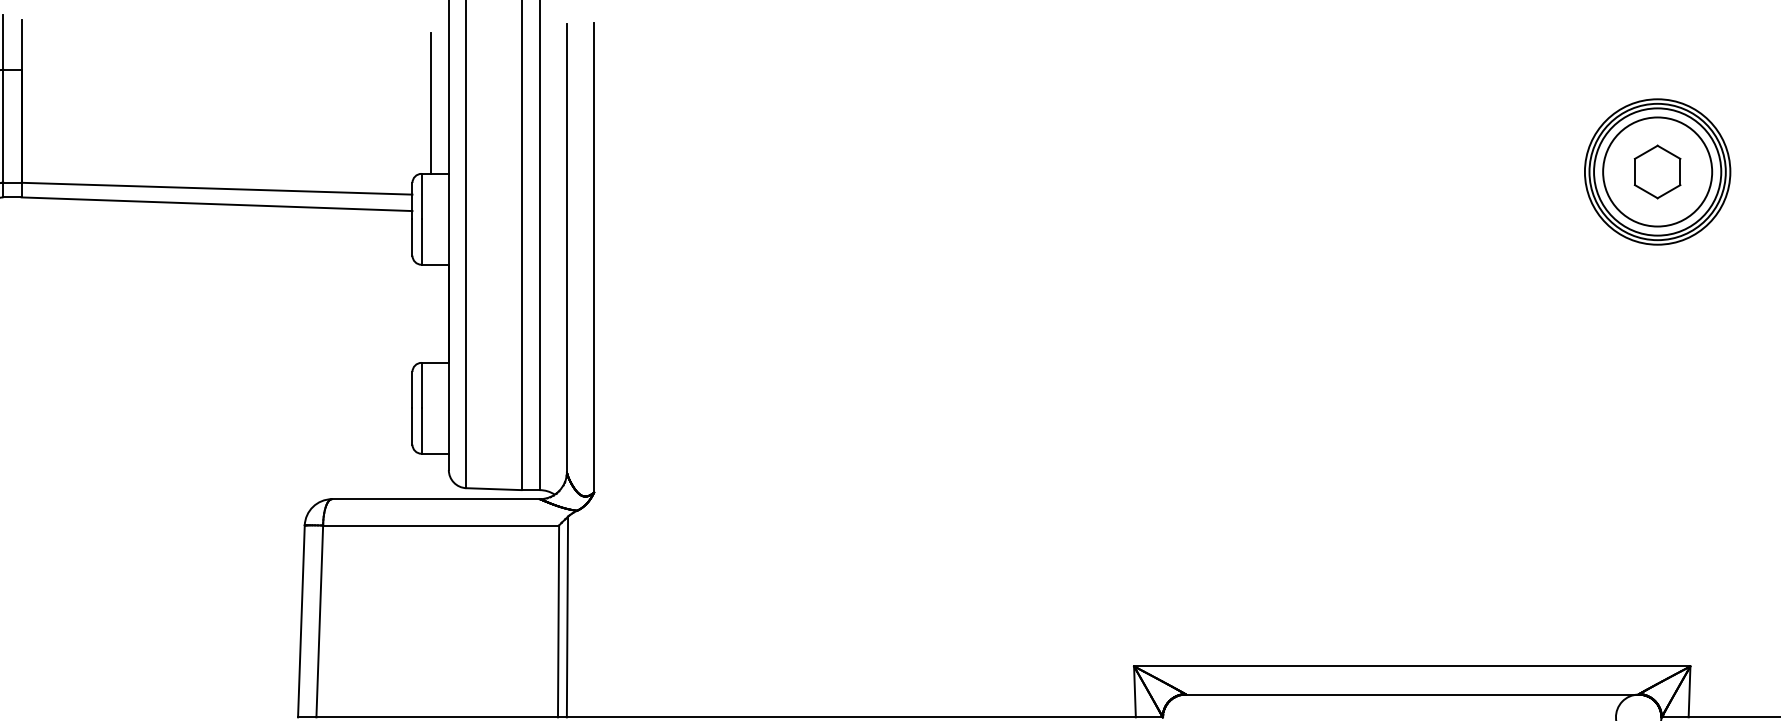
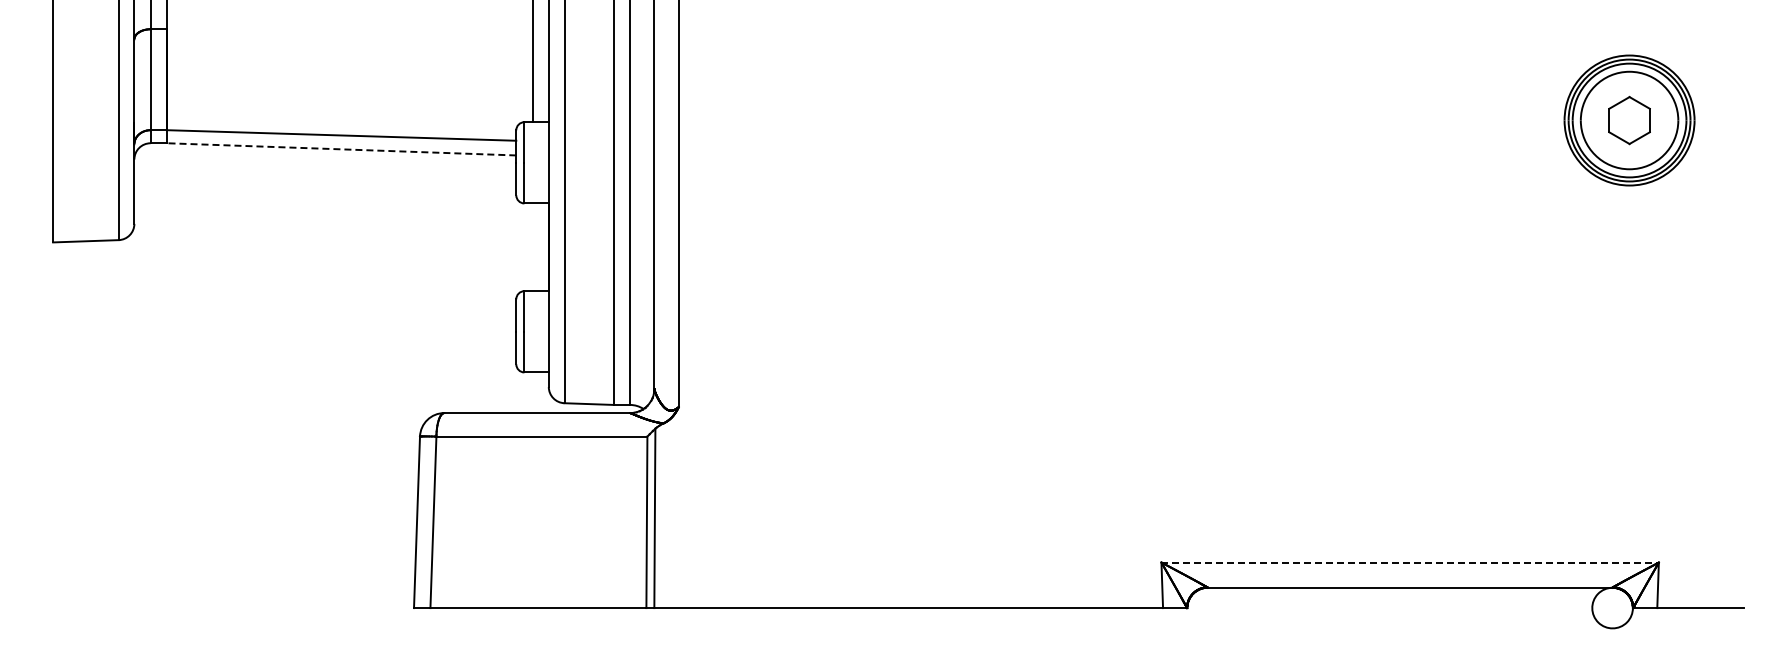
line: (216, 204) -> (341, 149), solid -> dashed
line: (1412, 666) -> (1410, 562), solid -> dashed

